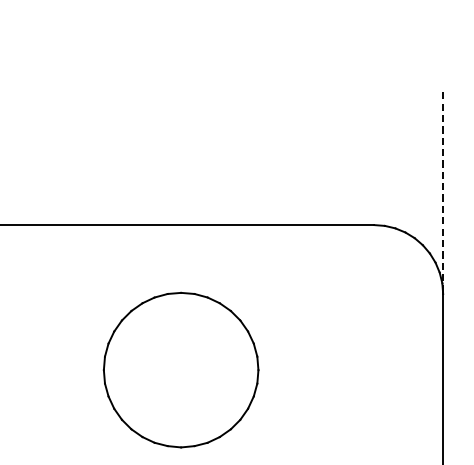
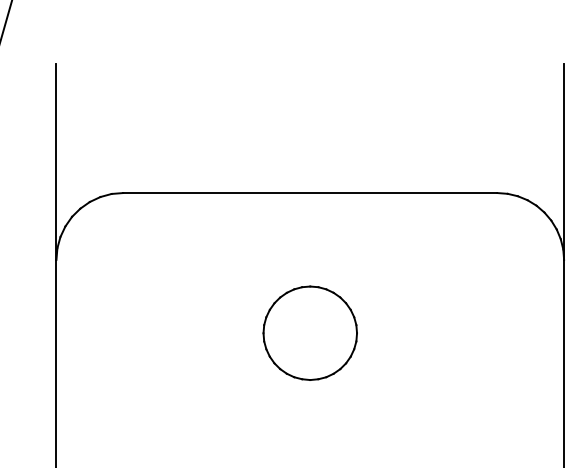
line: (443, 193) -> (564, 162), dashed -> solid
part: (180, 369) -> (309, 332), size x0.62

